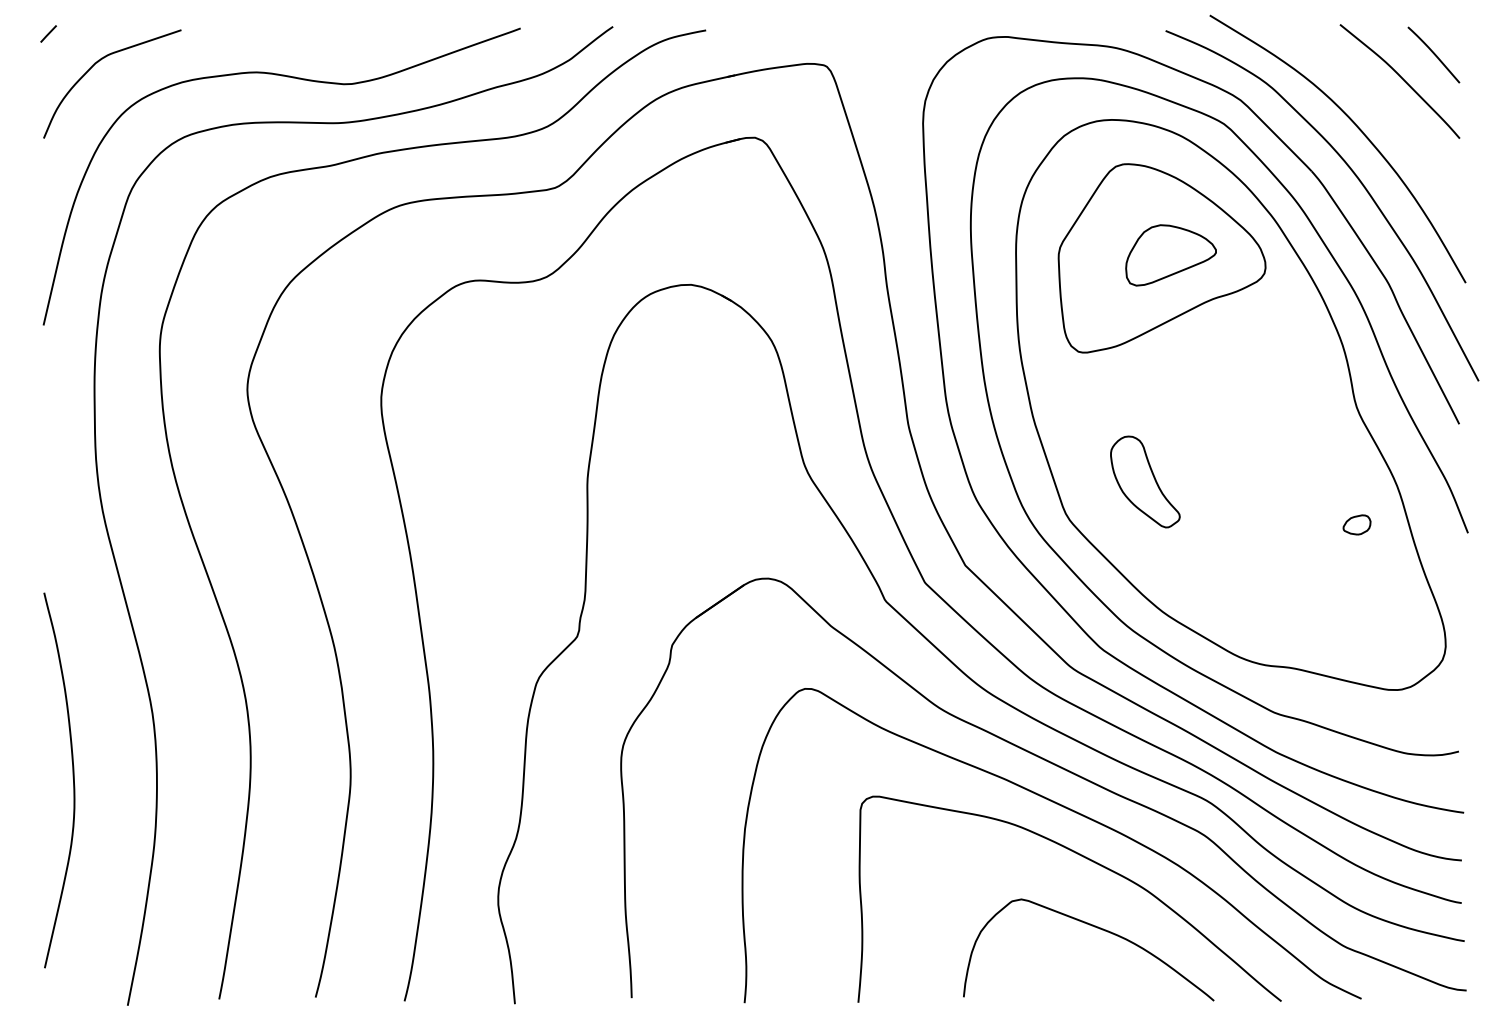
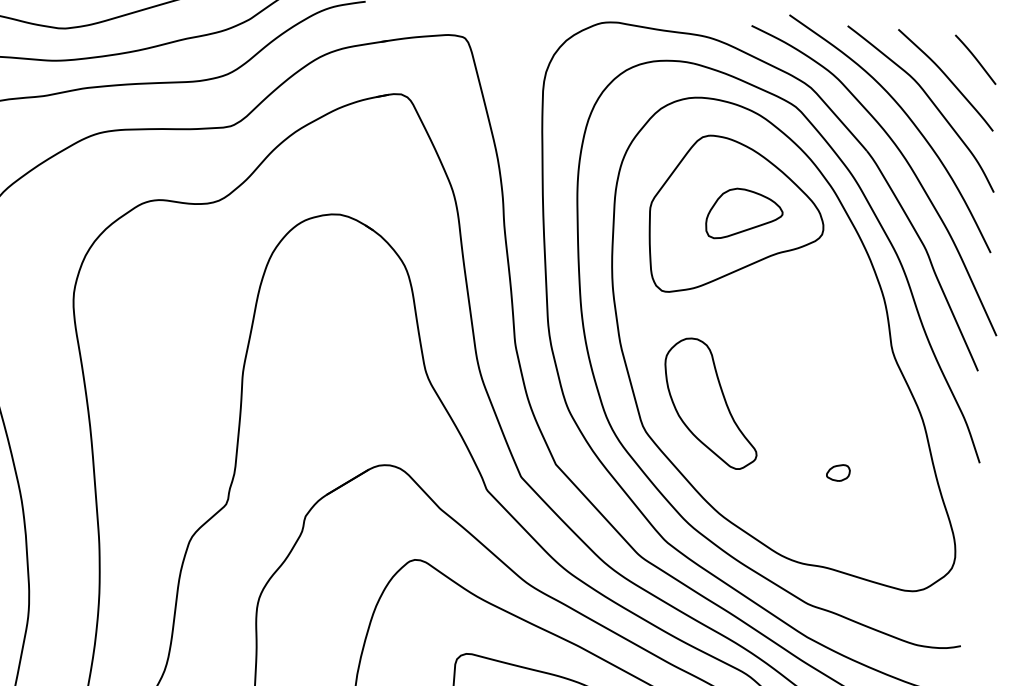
curve: (1382, 106) -> (929, 100), added
part: (1145, 481) -> (711, 403), size x1.67
part: (1356, 524) -> (837, 472), moved

